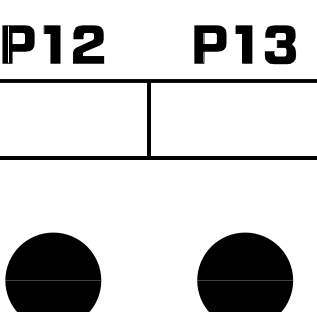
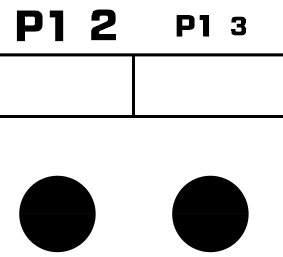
part: (88, 44) -> (103, 24), moved
part: (222, 44) -> (192, 25), size x0.7
part: (280, 44) -> (238, 25), size x0.6

